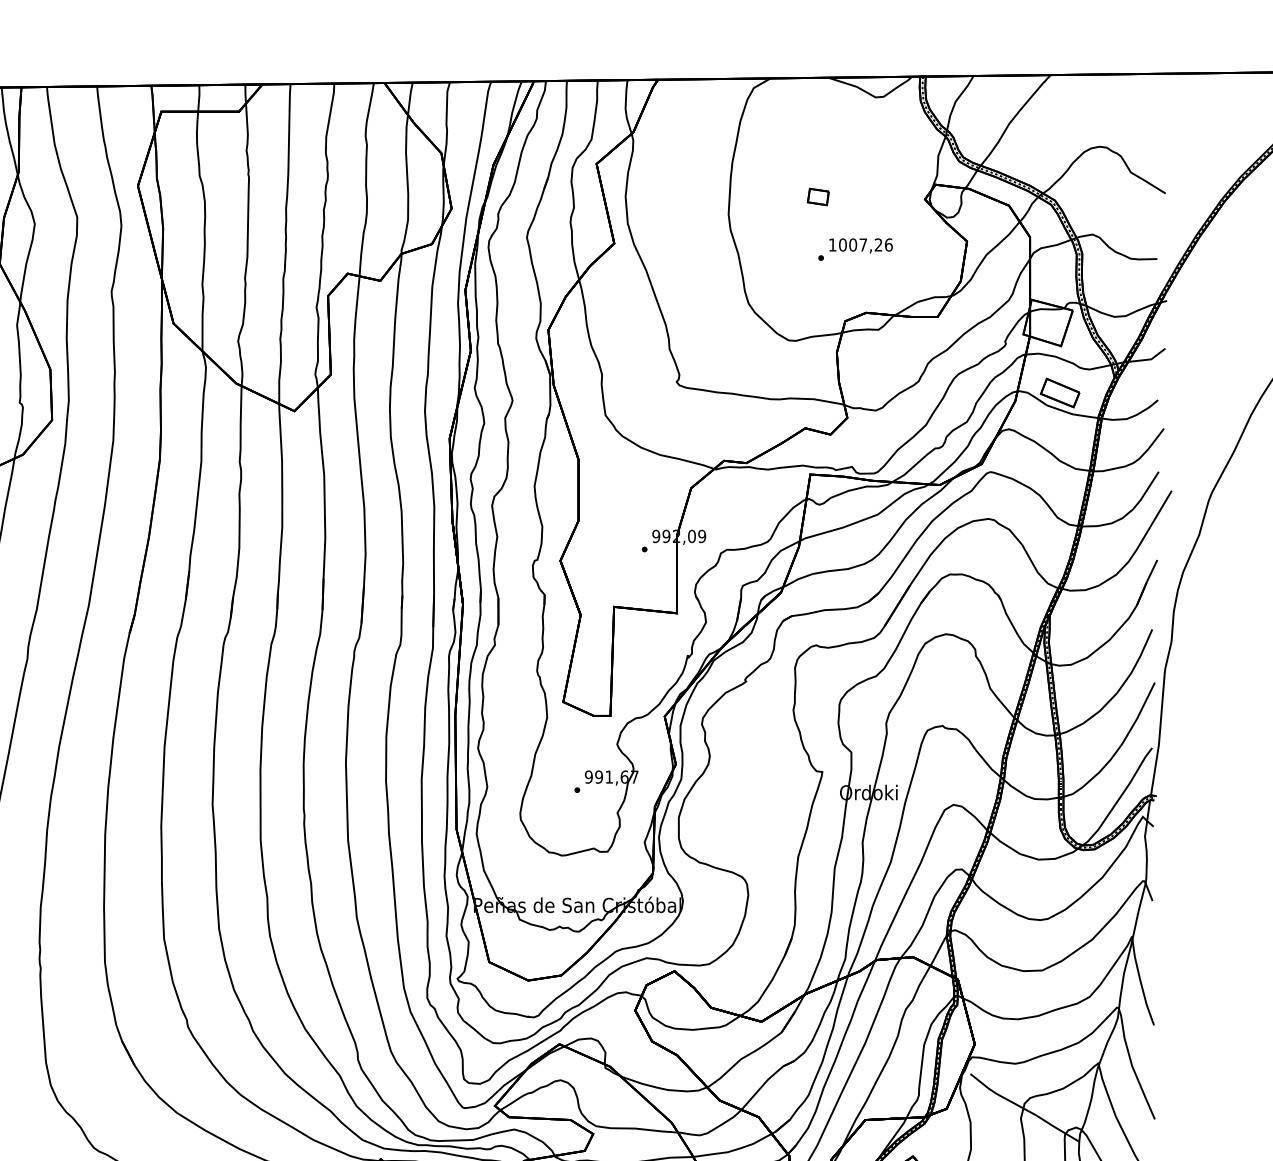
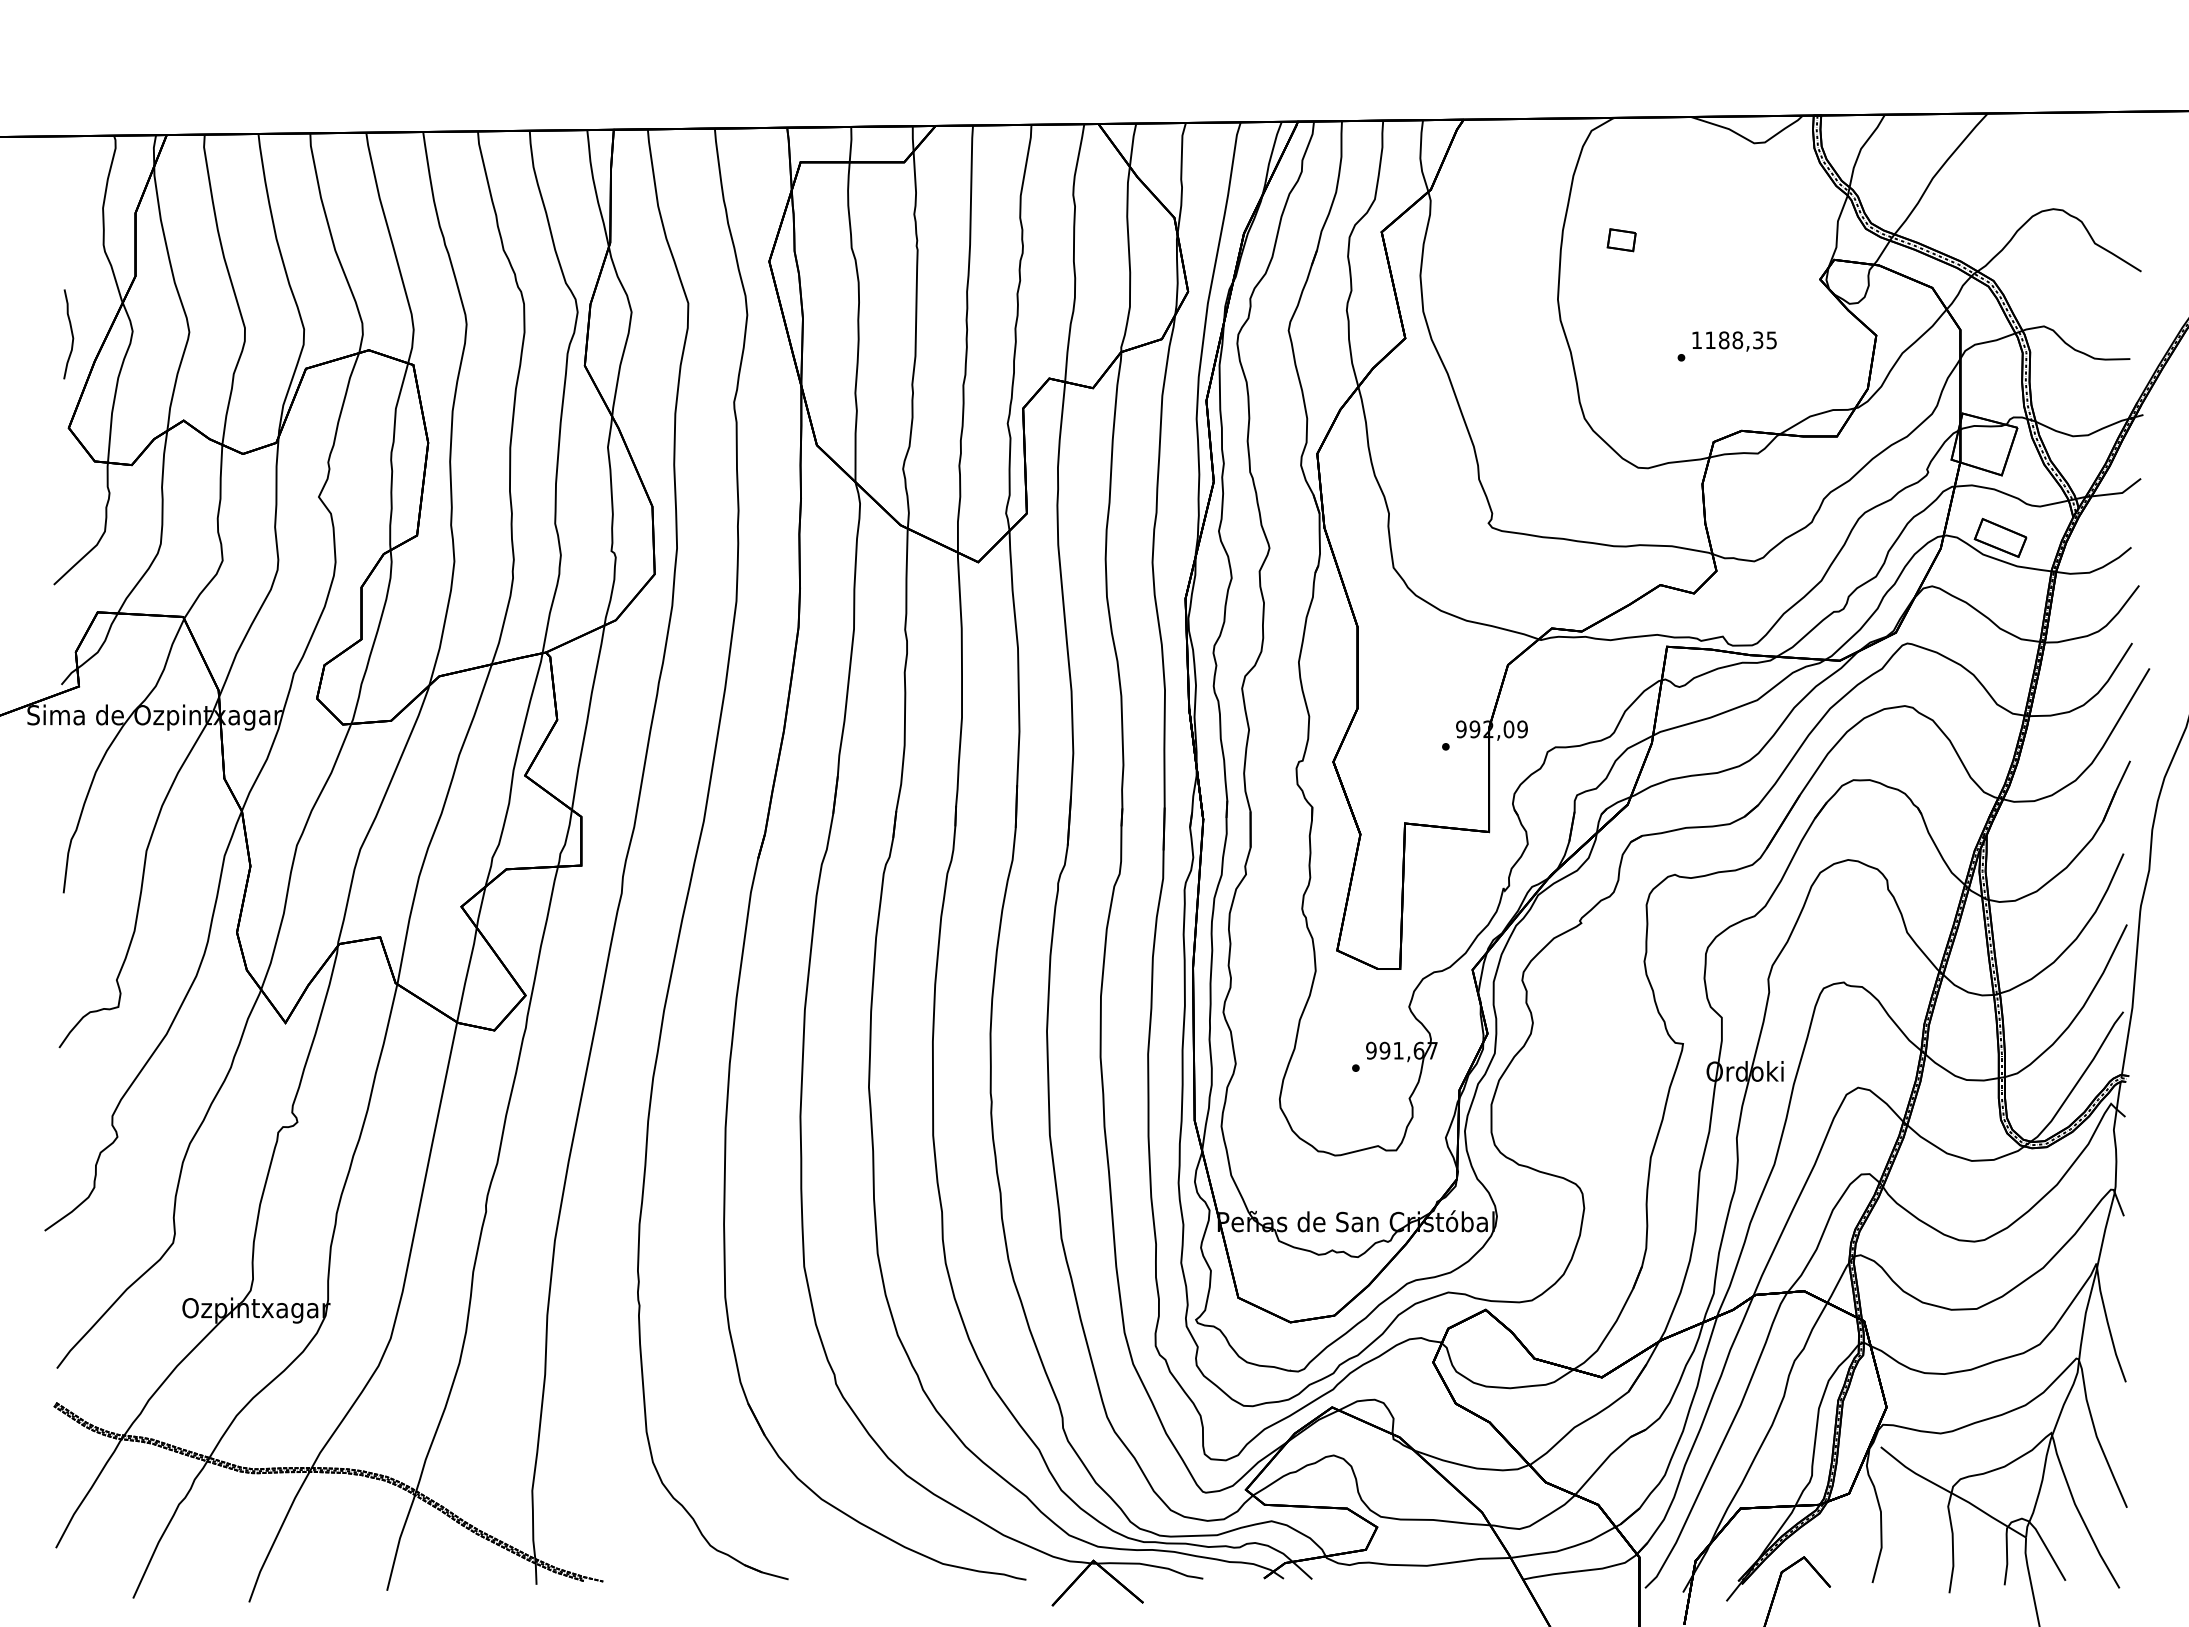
part: (818, 197) -> (1621, 240), moved
text: (866, 245) -> (1741, 340), 1007,26 -> 1188,35

